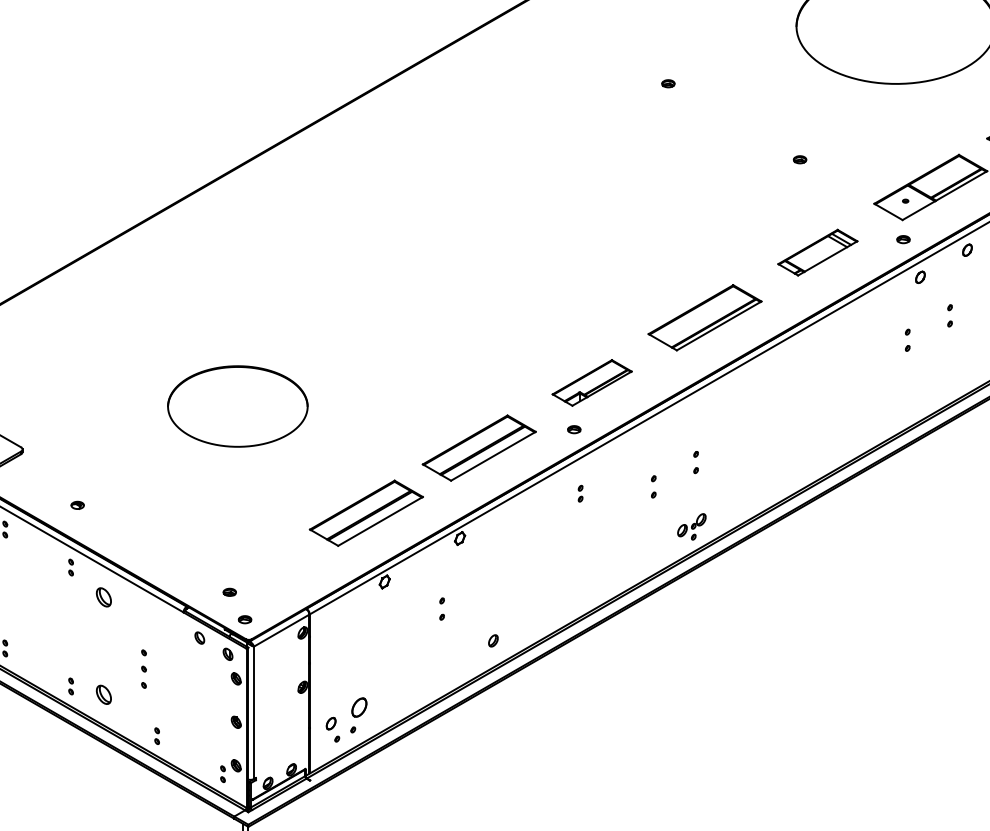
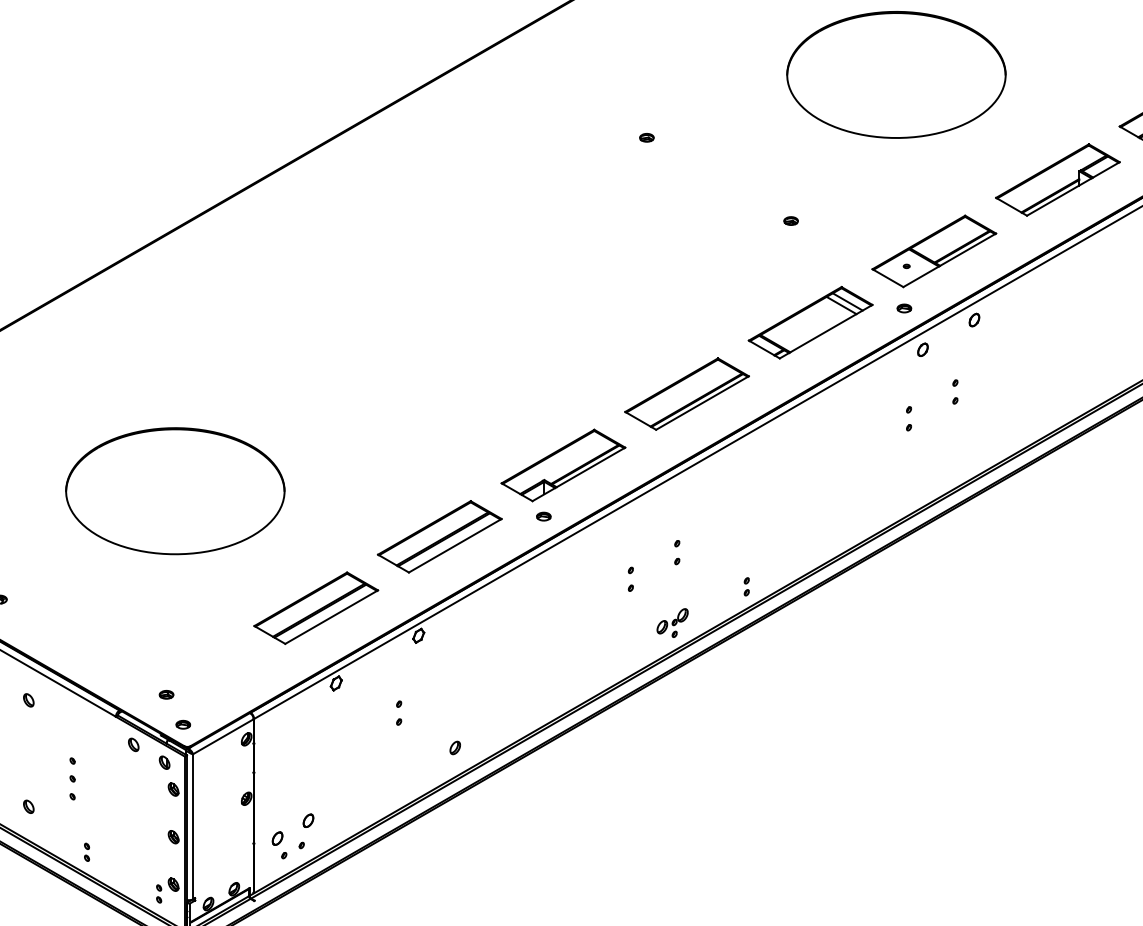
part: (817, 252) -> (810, 322), size x1.43
part: (592, 382) -> (563, 465), size x1.43
part: (237, 406) -> (175, 491), size x1.43
part: (580, 493) -> (746, 586), moved
part: (103, 597) -> (28, 700), size x0.62
part: (103, 694) -> (28, 806), size x0.62
part: (359, 707) -> (308, 820), size x0.62

